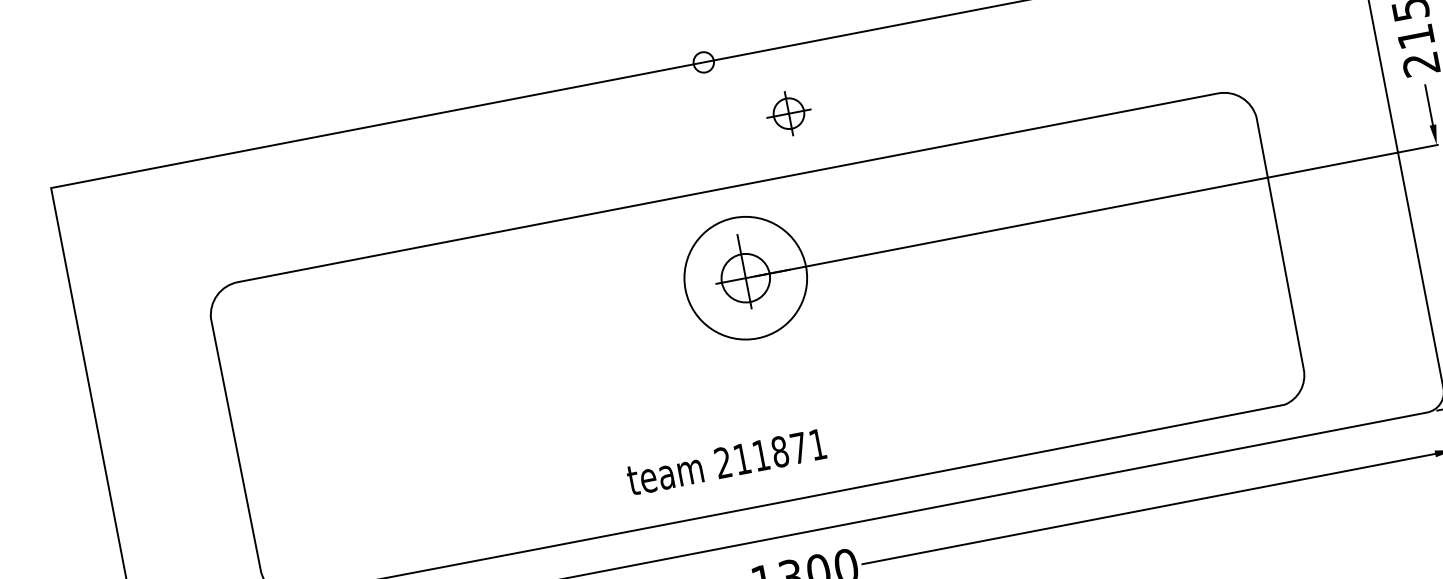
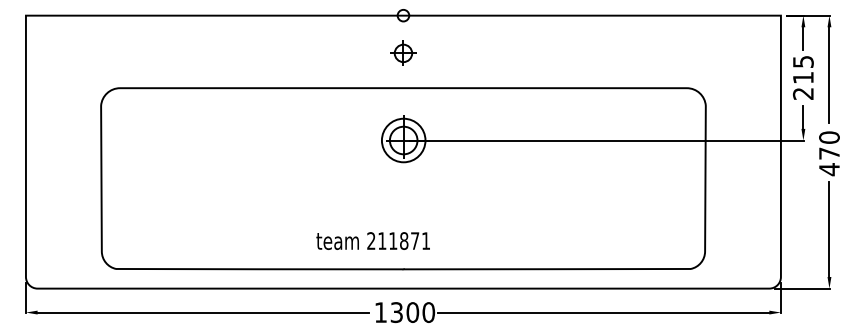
part: (788, 112) -> (403, 52), moved
circle: (745, 278) -> (403, 140), size x0.62

